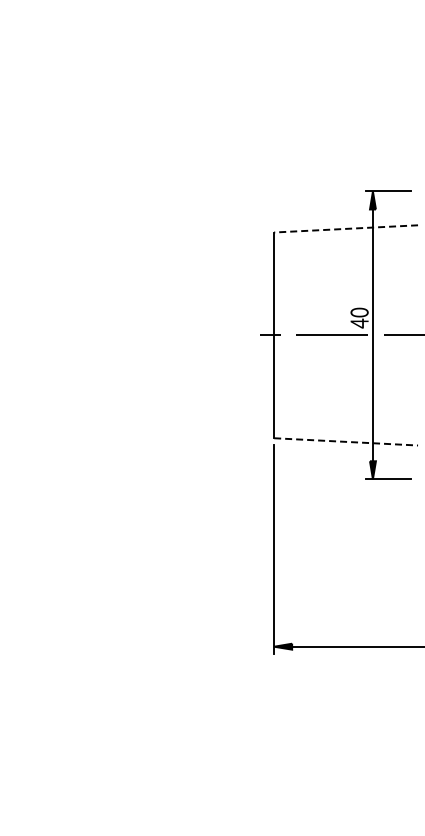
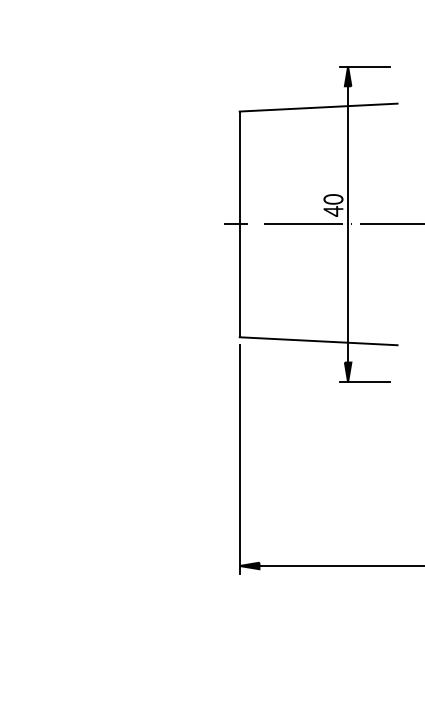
line: (345, 228) -> (317, 107), dashed -> solid
line: (346, 441) -> (319, 340), dashed -> solid

